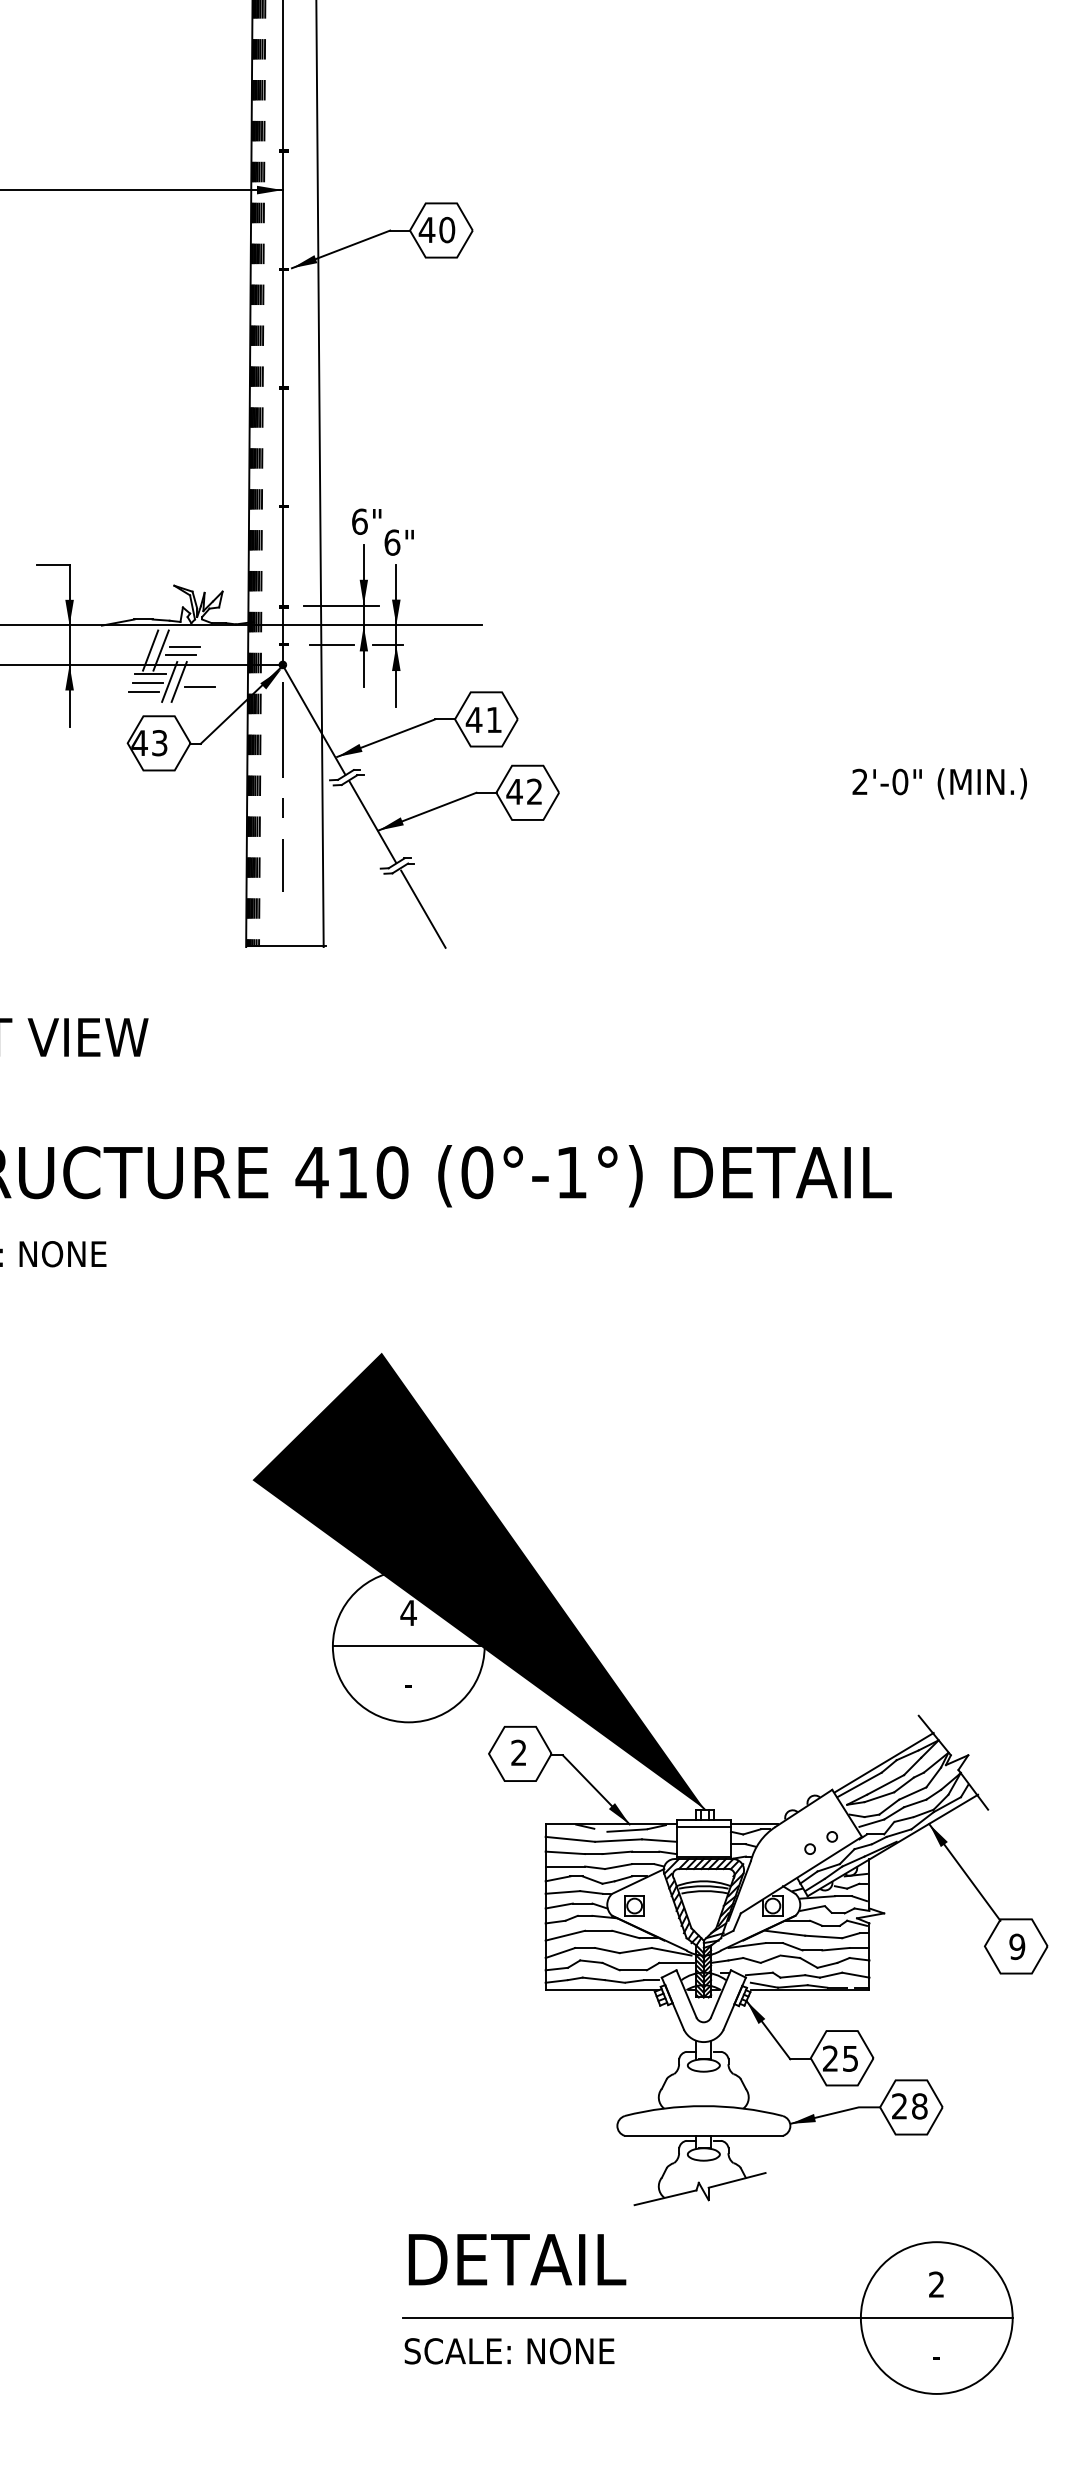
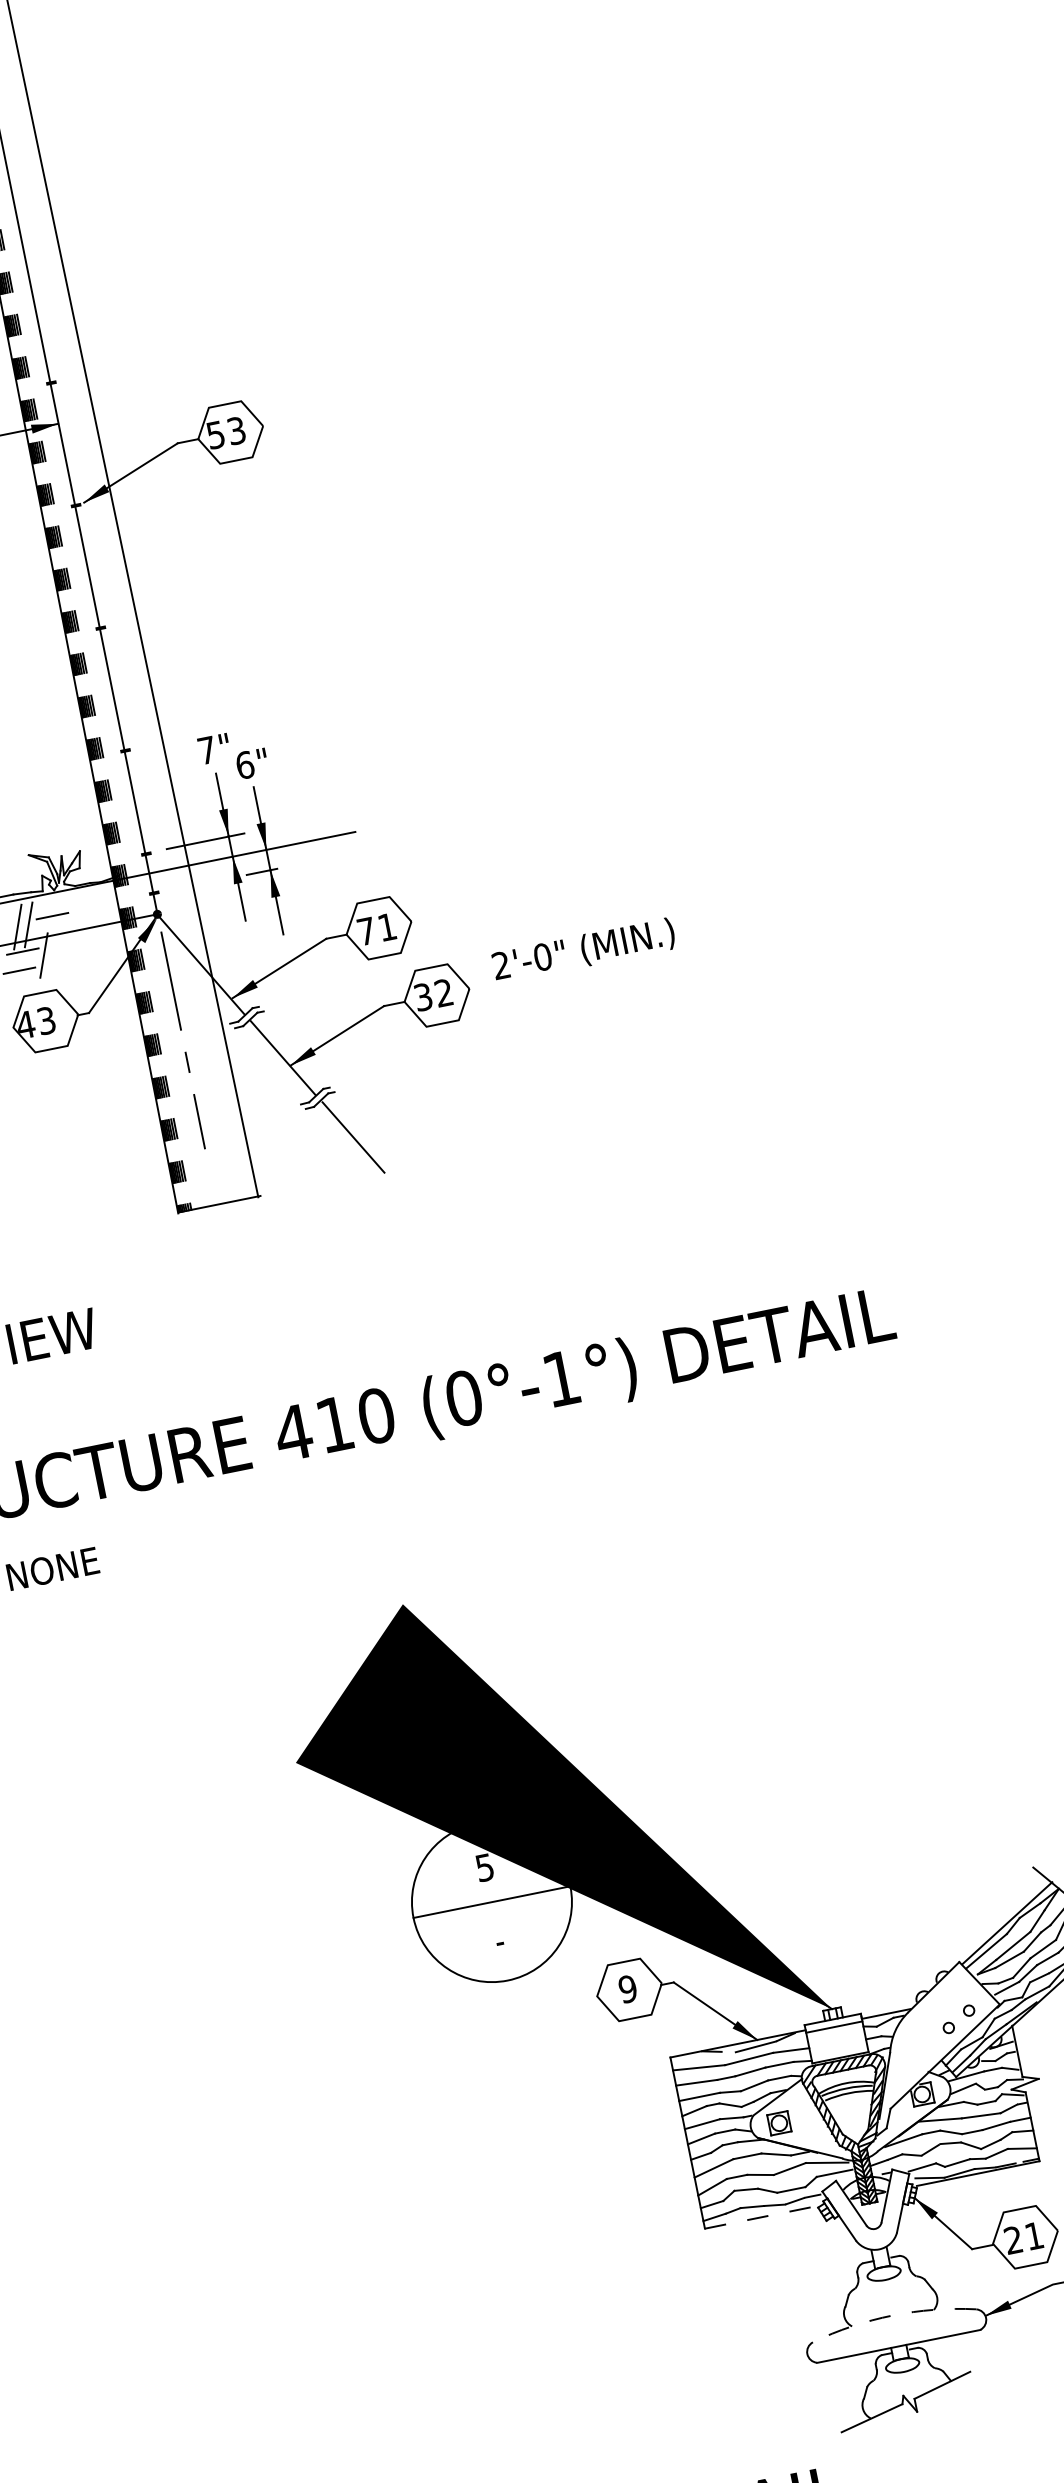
text: (436, 229) -> (225, 432), 40 -> 53
text: (359, 521) -> (206, 750), 6" -> 7"
line: (332, 645) -> (204, 883), removed
line: (180, 655) -> (49, 925), removed
line: (178, 681) -> (53, 953), removed
line: (147, 682) -> (21, 960), removed
line: (199, 686) -> (75, 954), removed
text: (473, 719) -> (365, 931), 41 -> 71
text: (939, 783) -> (583, 950), moved
text: (514, 791) -> (423, 996), 42 -> 32
text: (408, 1613) -> (484, 1868), 4 -> 5
text: (518, 1752) -> (627, 1988), 2 -> 9
line: (602, 1990) -> (763, 2217), solid -> dashed
text: (850, 2058) -> (1034, 2235), 25 -> 21
arc: (703, 2106) -> (892, 2316), solid -> dashed

